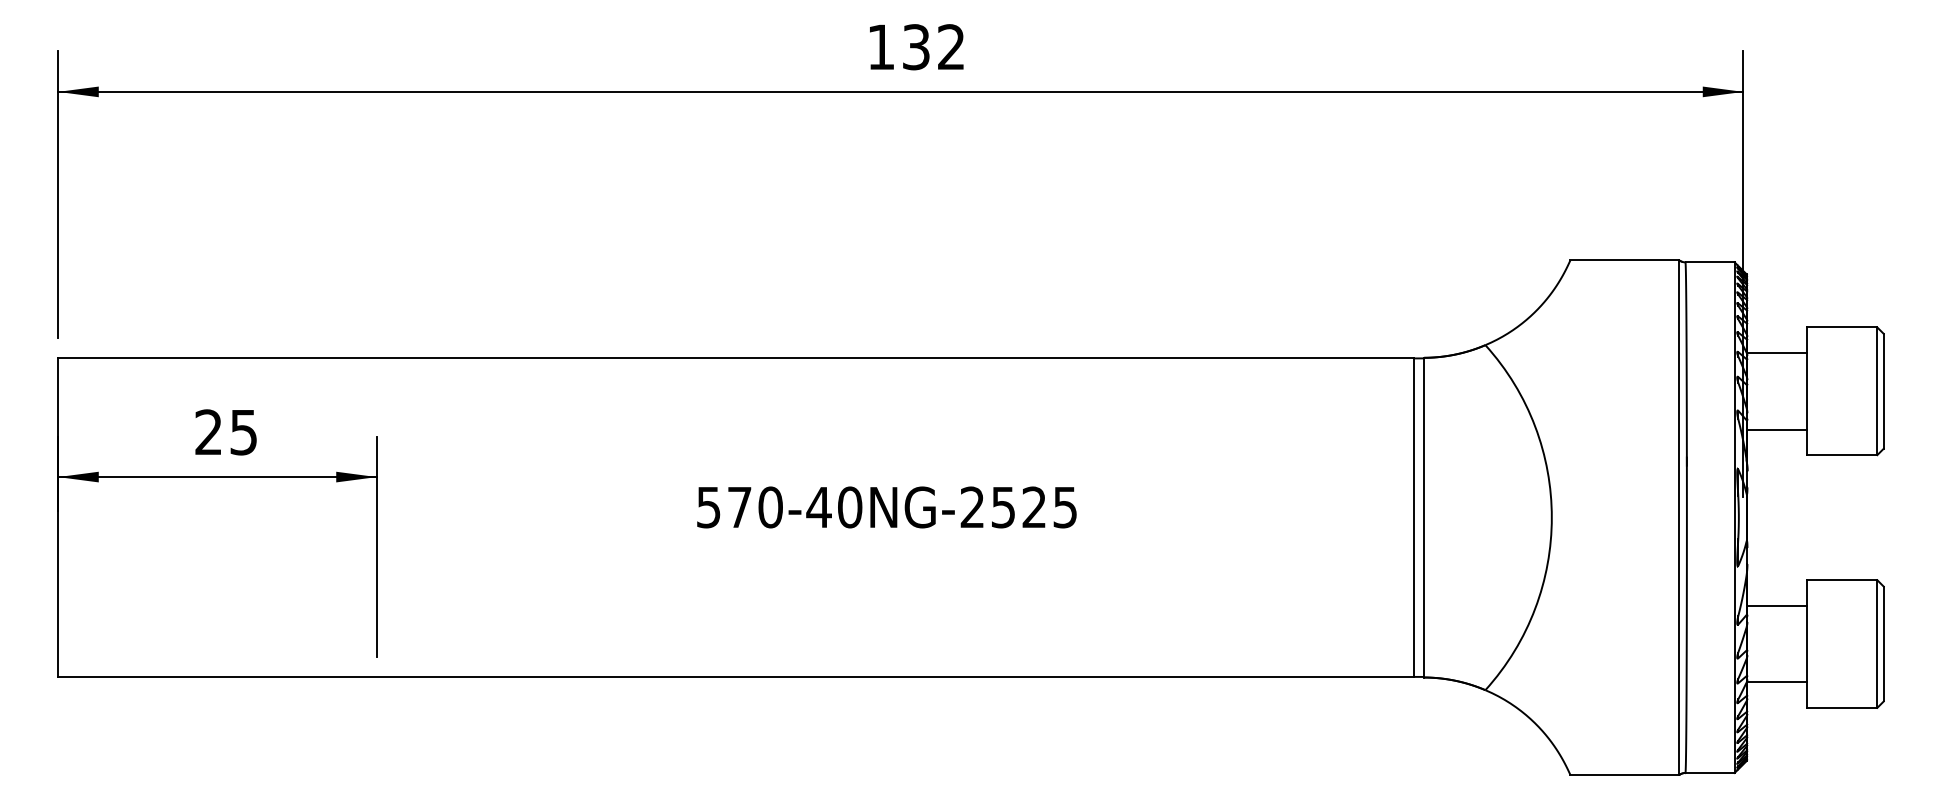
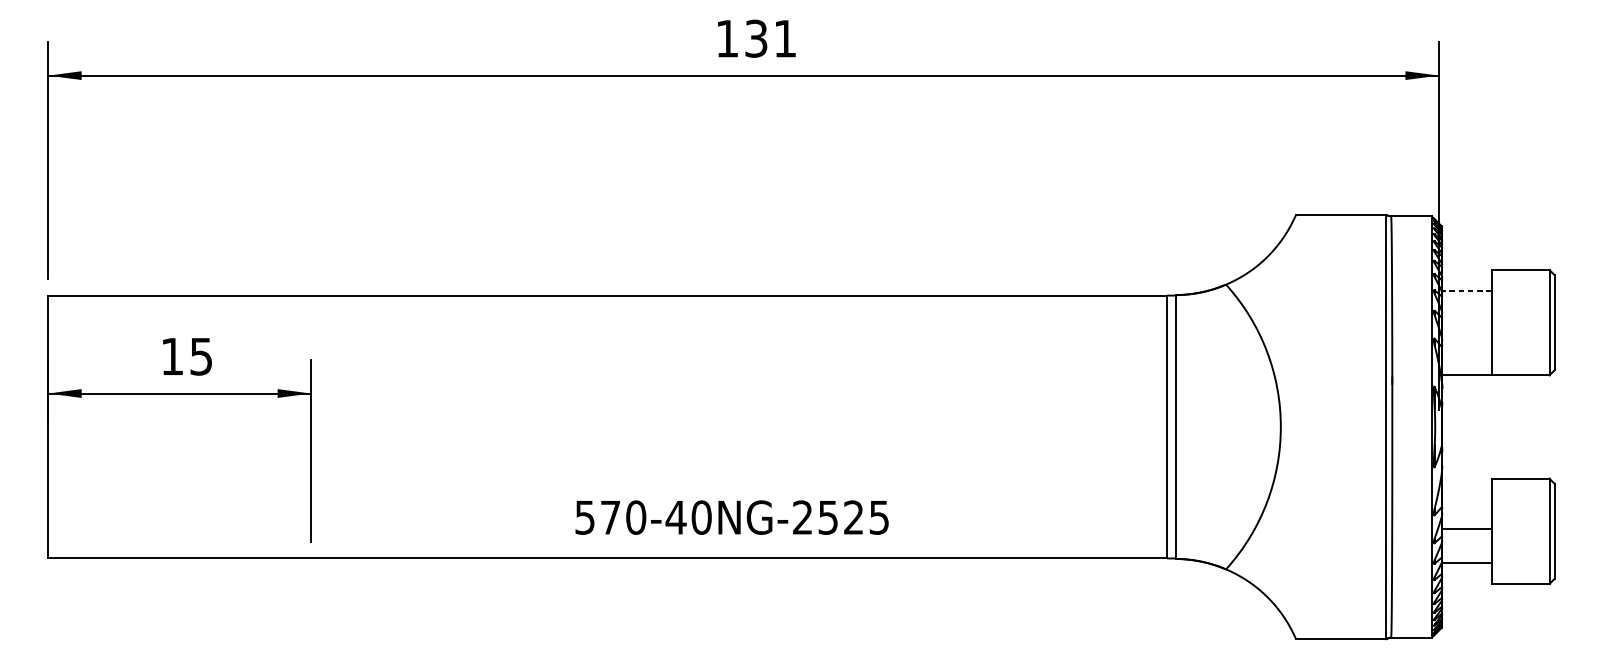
text: (950, 46) -> (784, 38), 132 -> 131
line: (1777, 353) -> (1467, 291), solid -> dashed
line: (1777, 429) -> (1467, 374), moved
text: (208, 431) -> (172, 355), 25 -> 15
text: (886, 507) -> (731, 517), moved
line: (1777, 605) -> (1467, 528), moved

